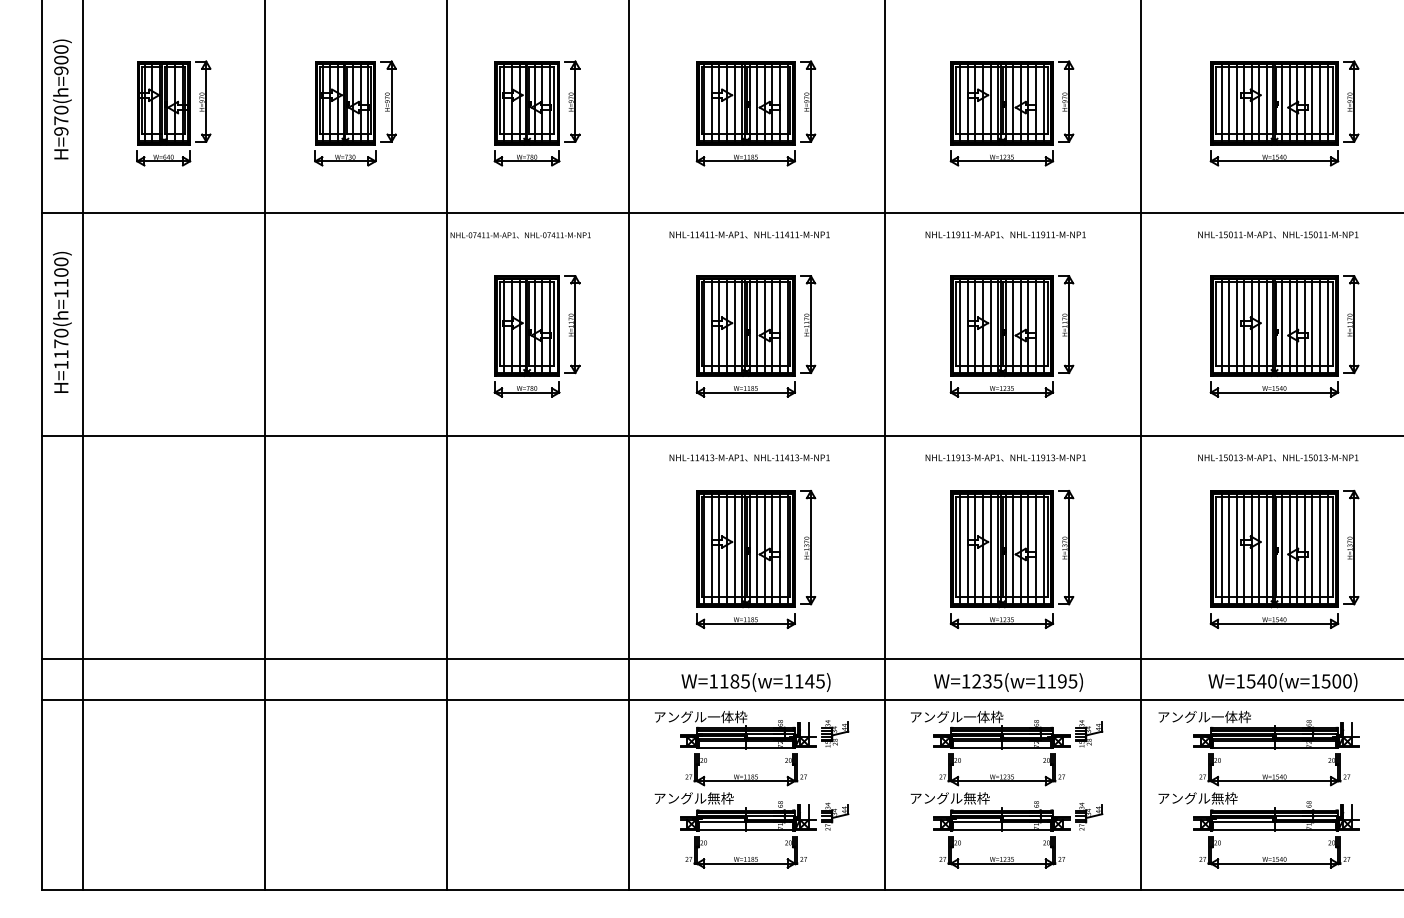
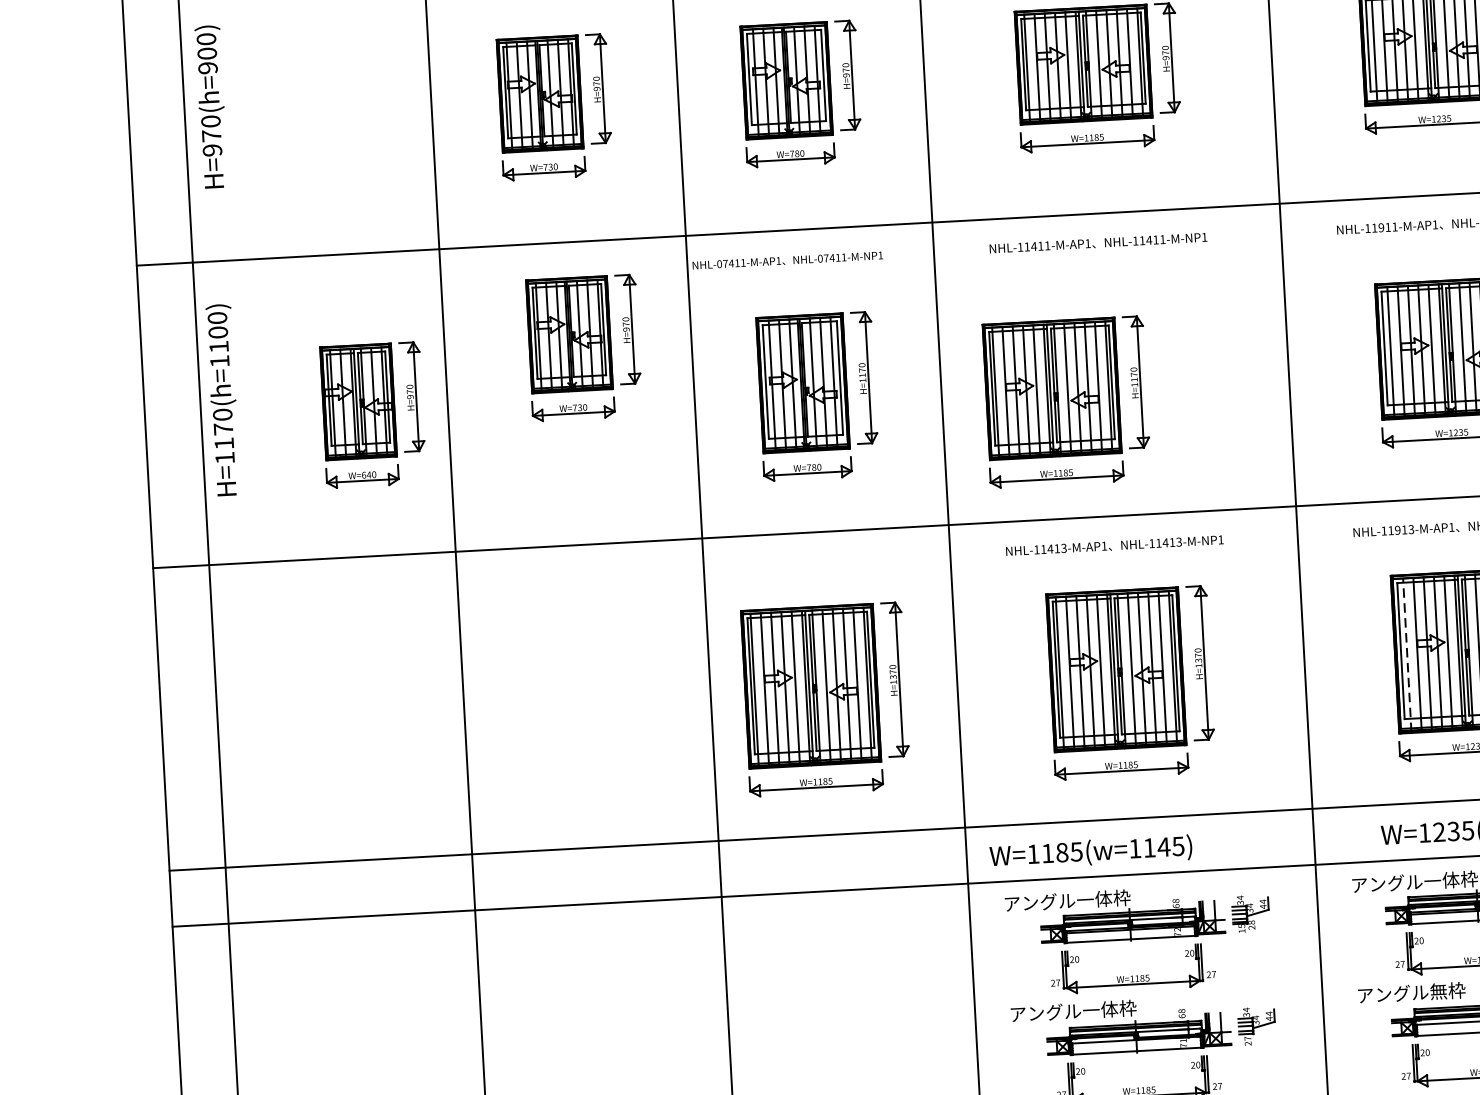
text: (62, 99) -> (211, 106), moved
part: (173, 113) -> (372, 415), moved
part: (367, 291) -> (584, 348), added
text: (62, 322) -> (223, 400), moved
part: (755, 336) -> (1065, 402), moved
line: (960, 550) -> (1407, 655), solid -> dashed
part: (530, 559) -> (824, 699), added
text: (755, 682) -> (1090, 852), moved
text: (727, 798) -> (1109, 1009), アングル無枠 -> アングル一体枠

